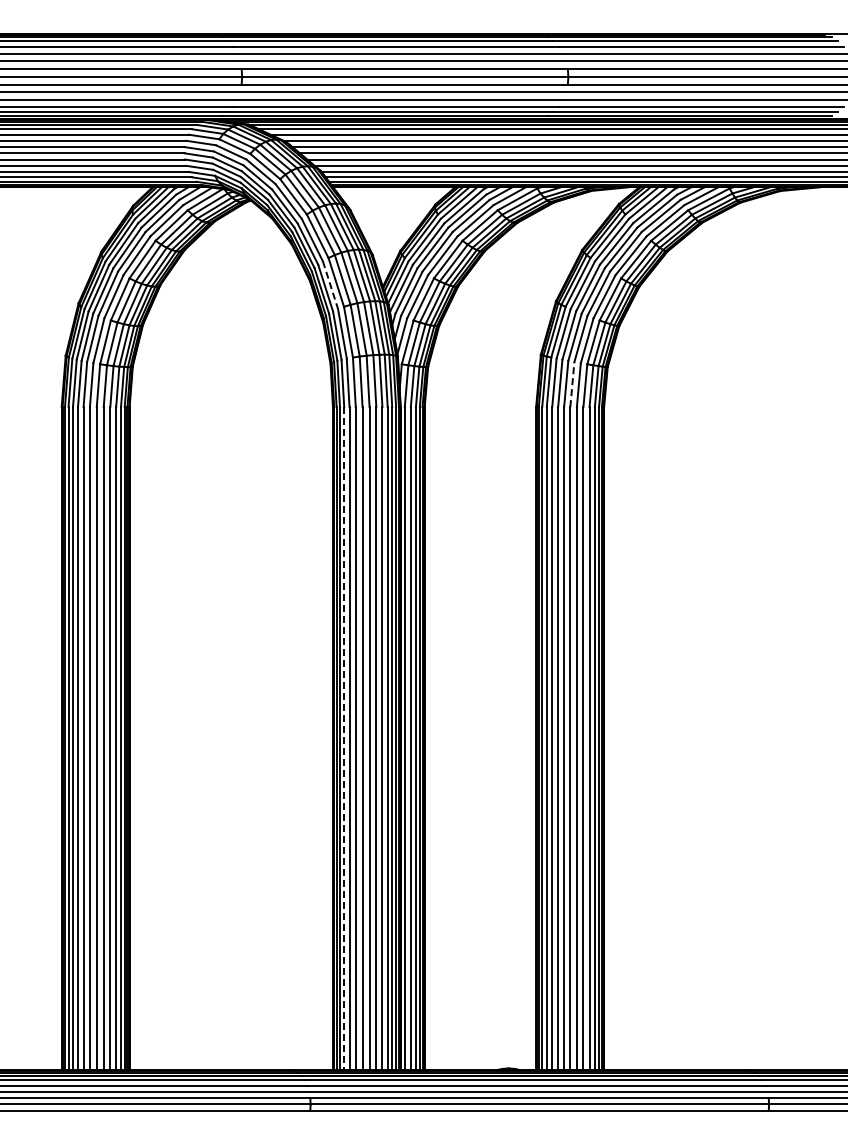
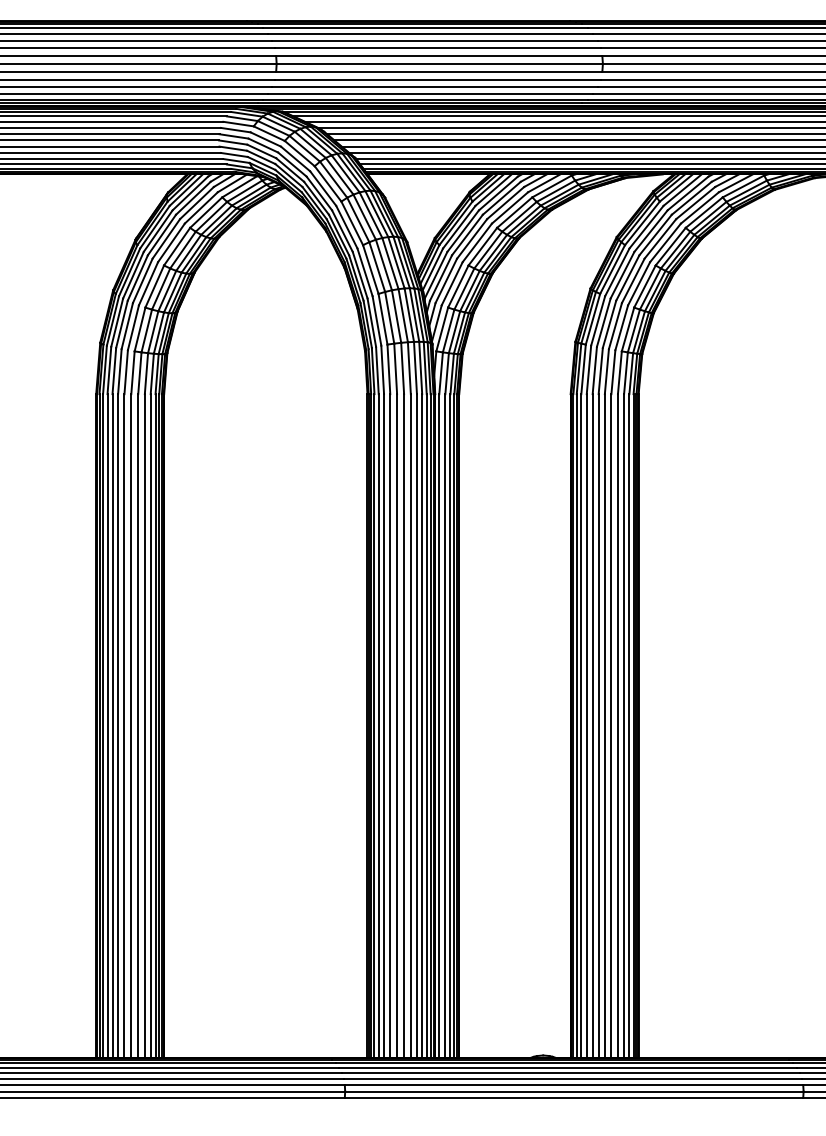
line: (330, 285) -> (365, 272), dashed -> solid
line: (572, 384) -> (607, 371), dashed -> solid
line: (344, 738) -> (379, 725), dashed -> solid

